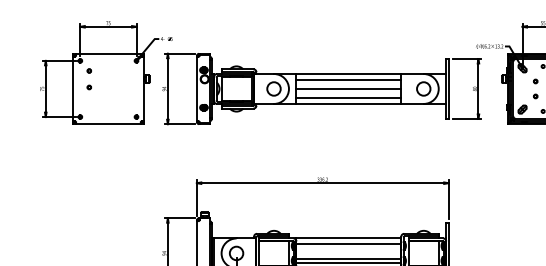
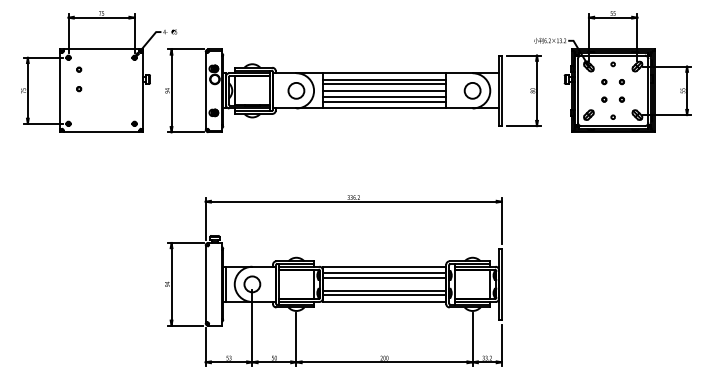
line: (348, 83) -> (384, 84), added
line: (348, 94) -> (384, 97), added
line: (348, 247) -> (384, 277), added

